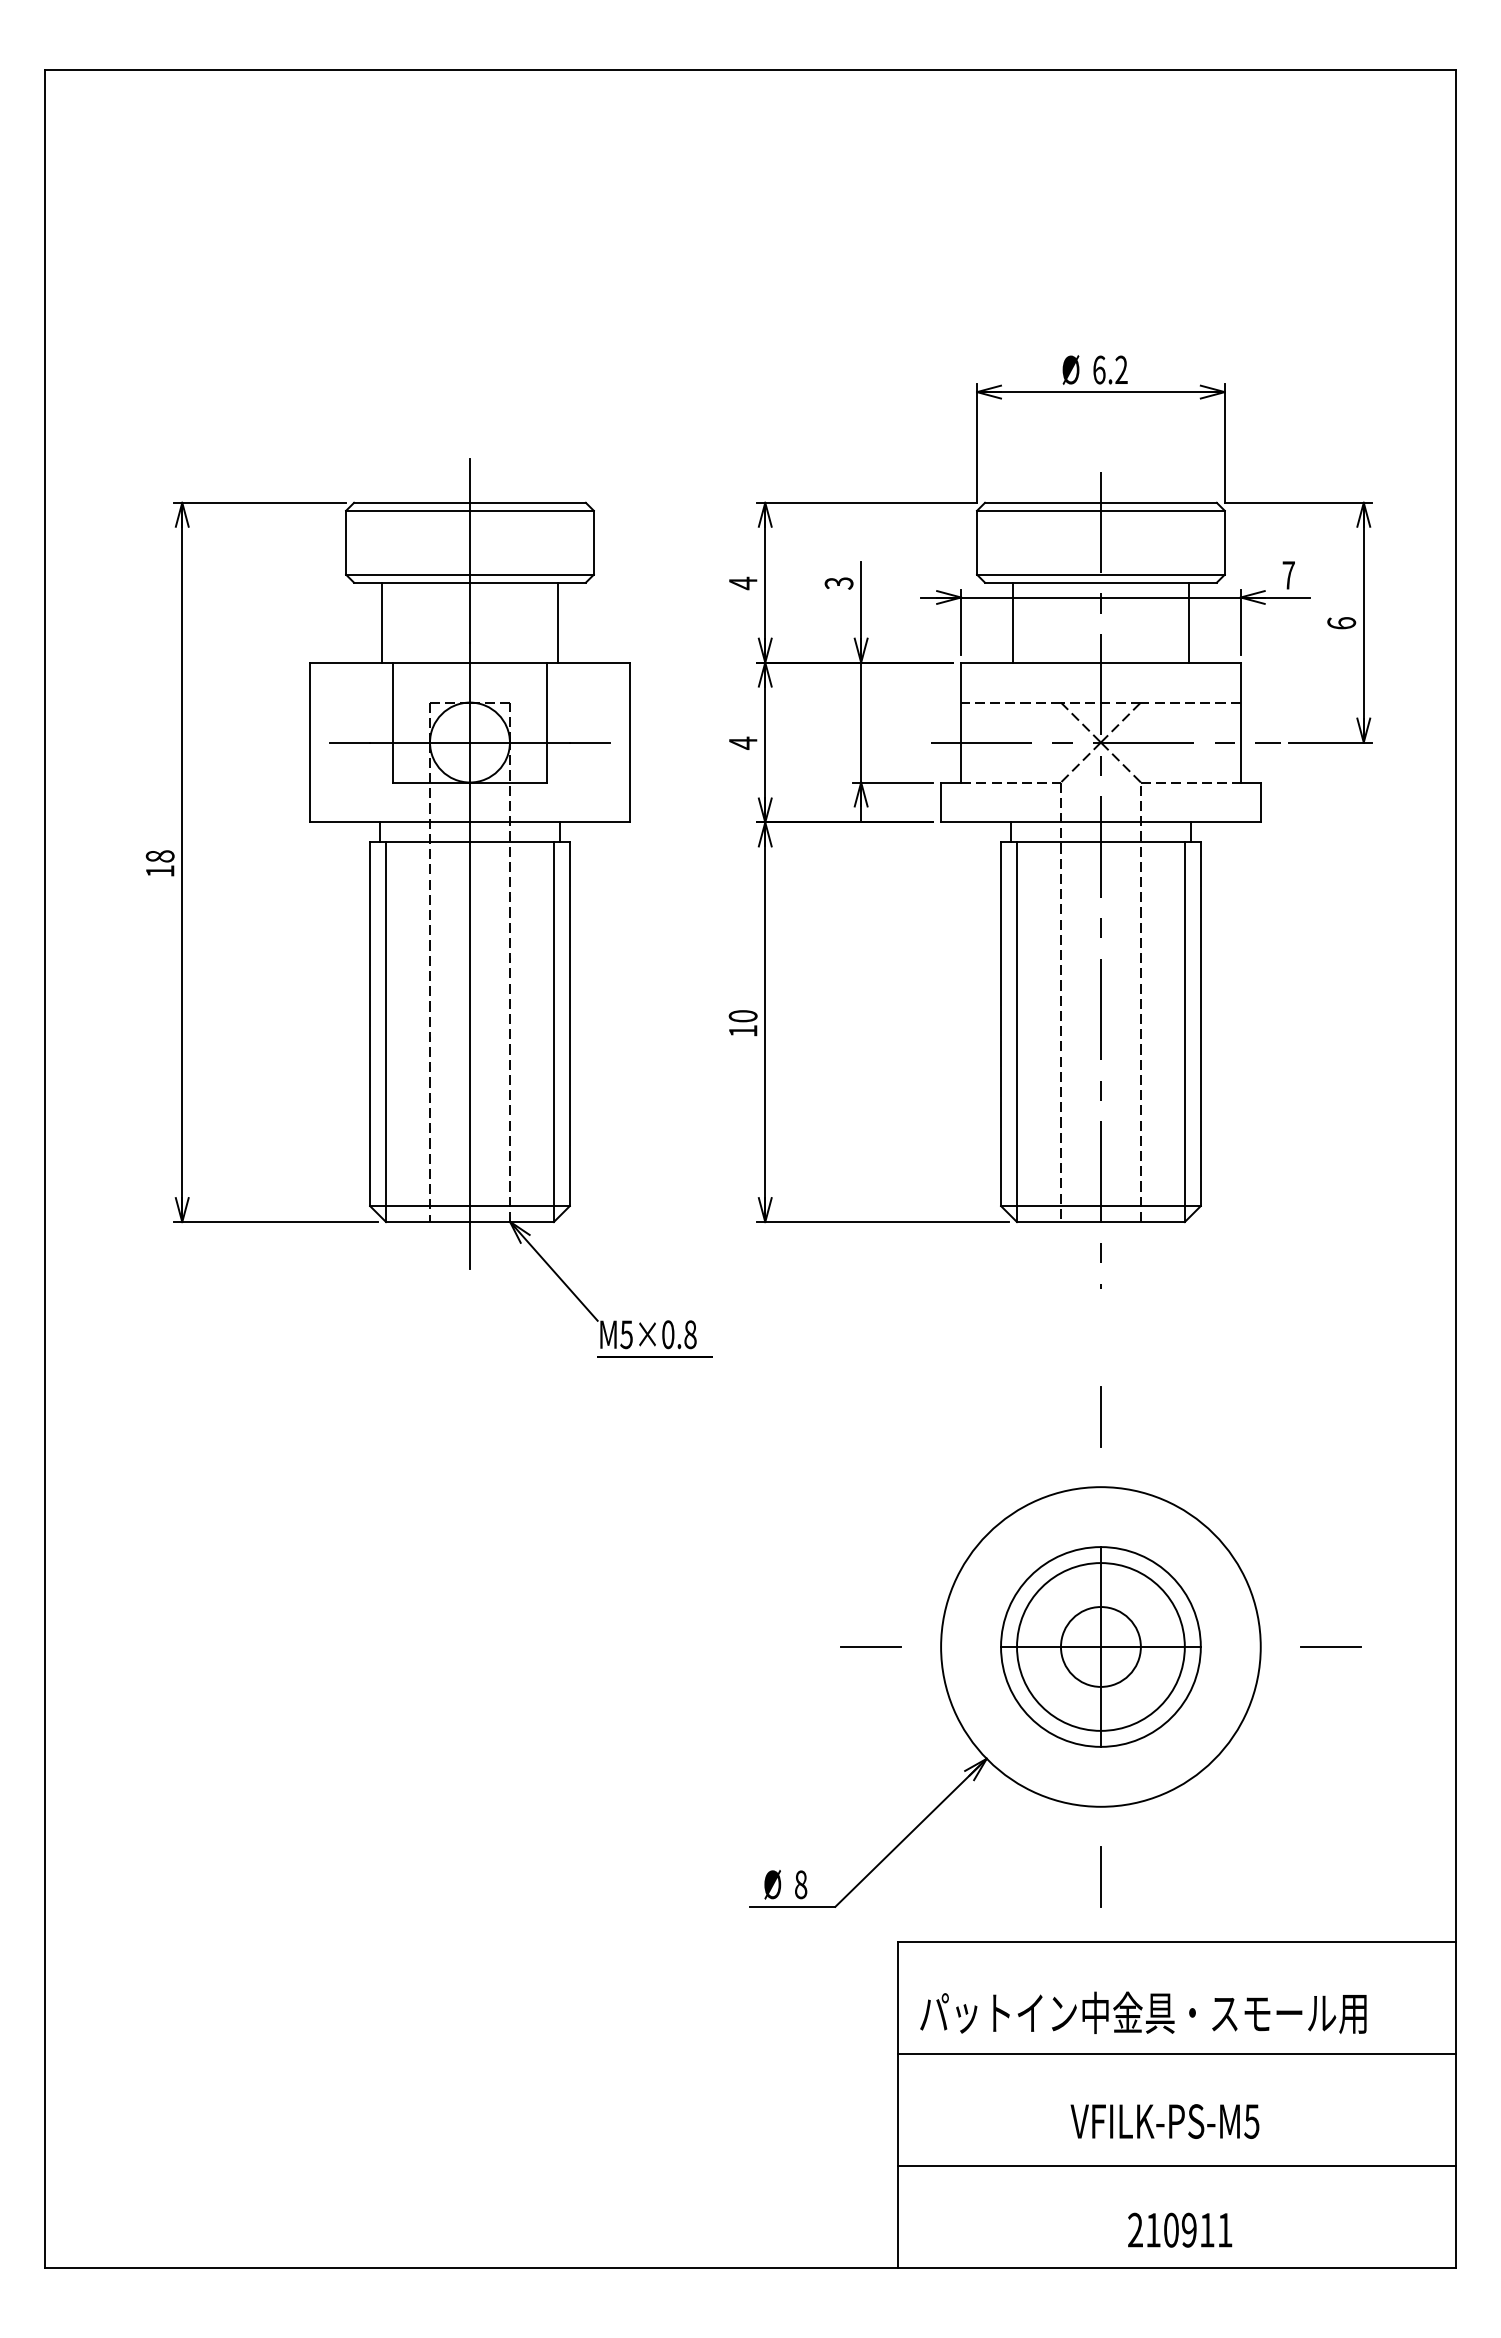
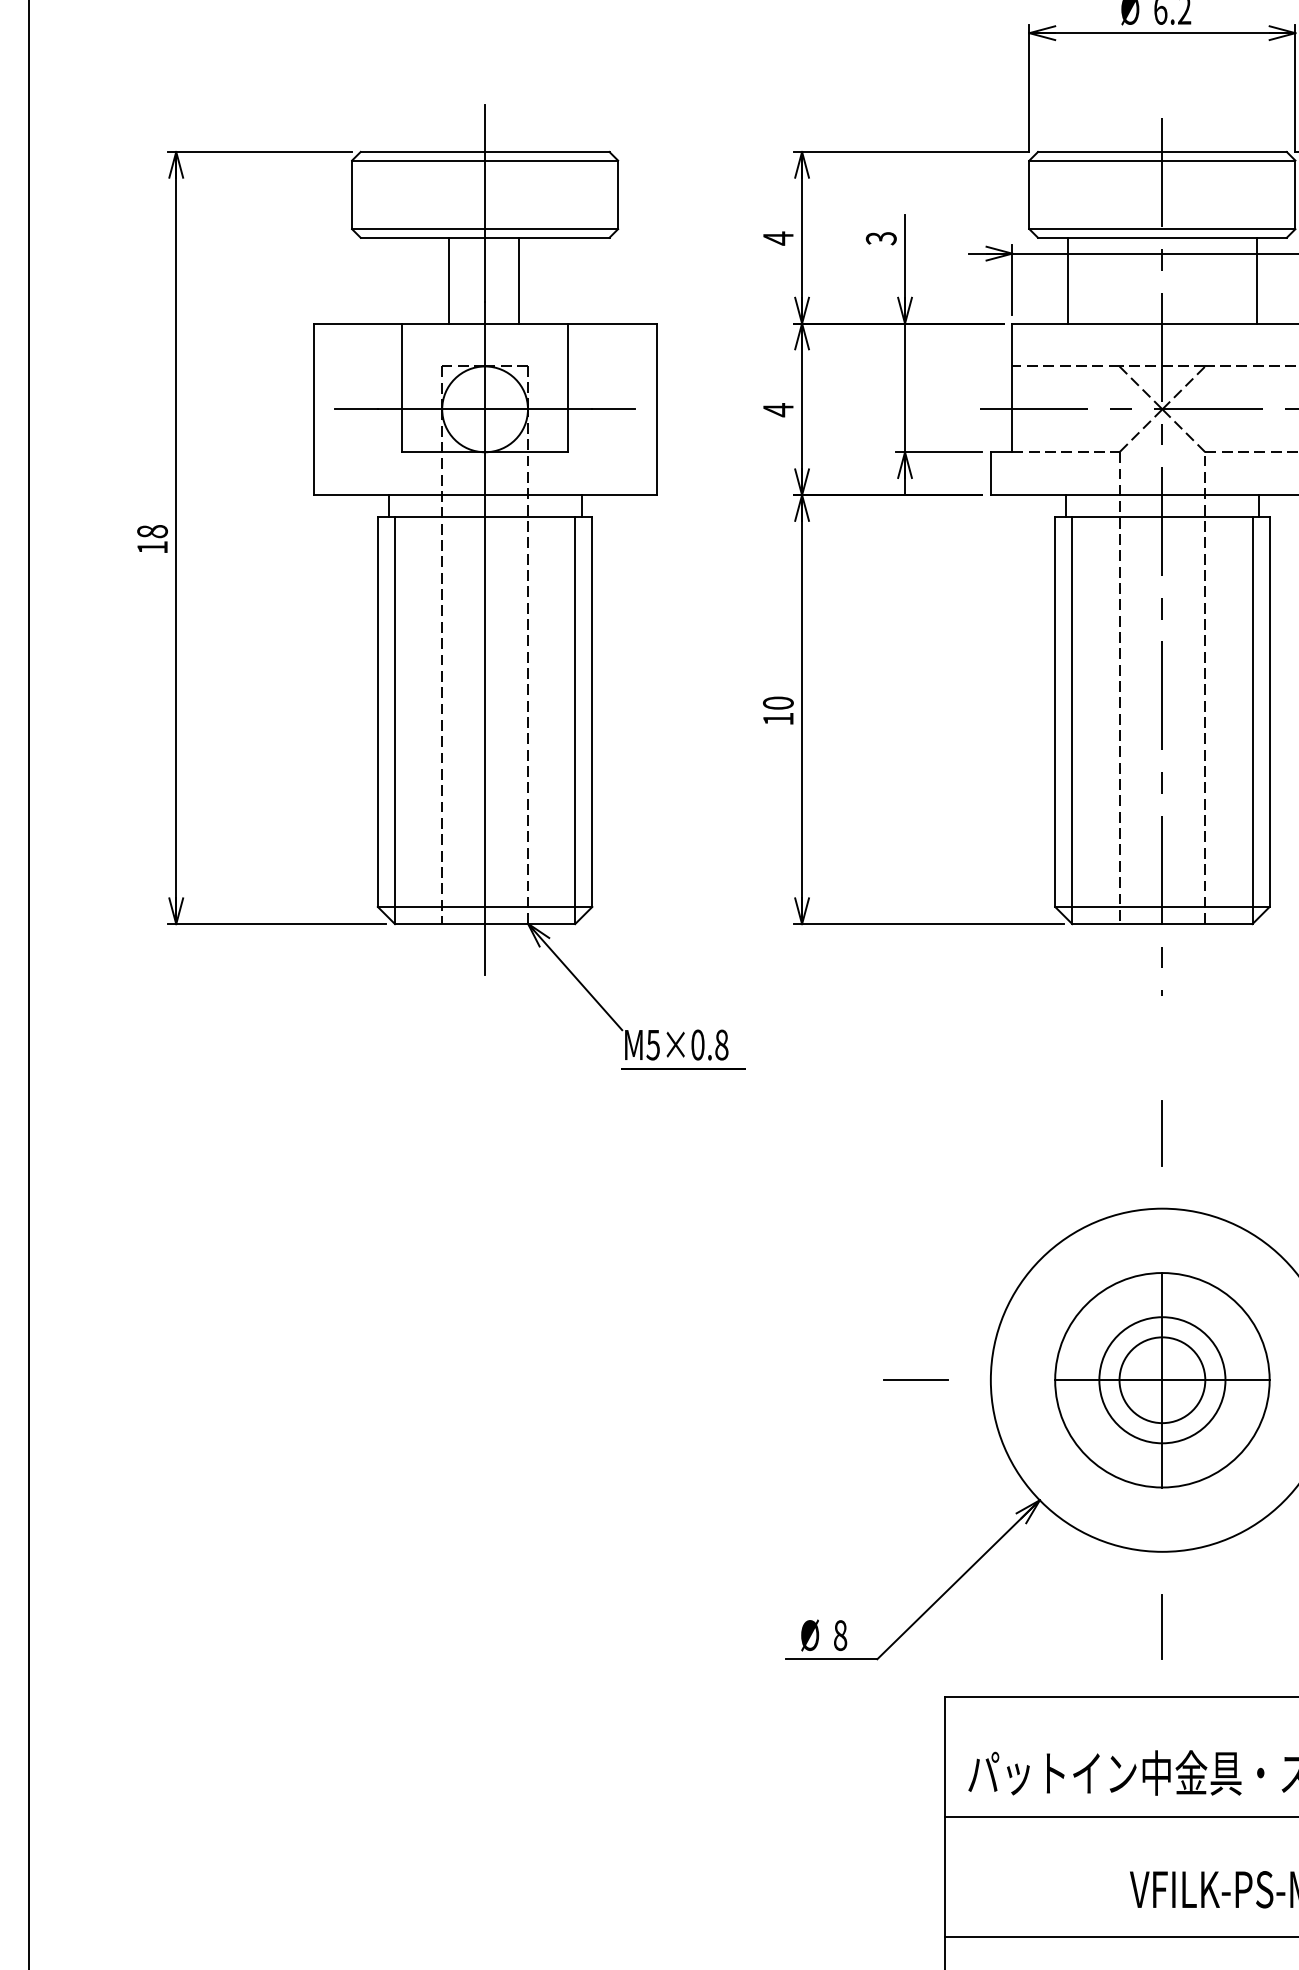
line: (382, 622) -> (449, 280), moved
line: (557, 622) -> (518, 280), moved
circle: (1100, 1646) -> (1161, 1379), size x0.7

